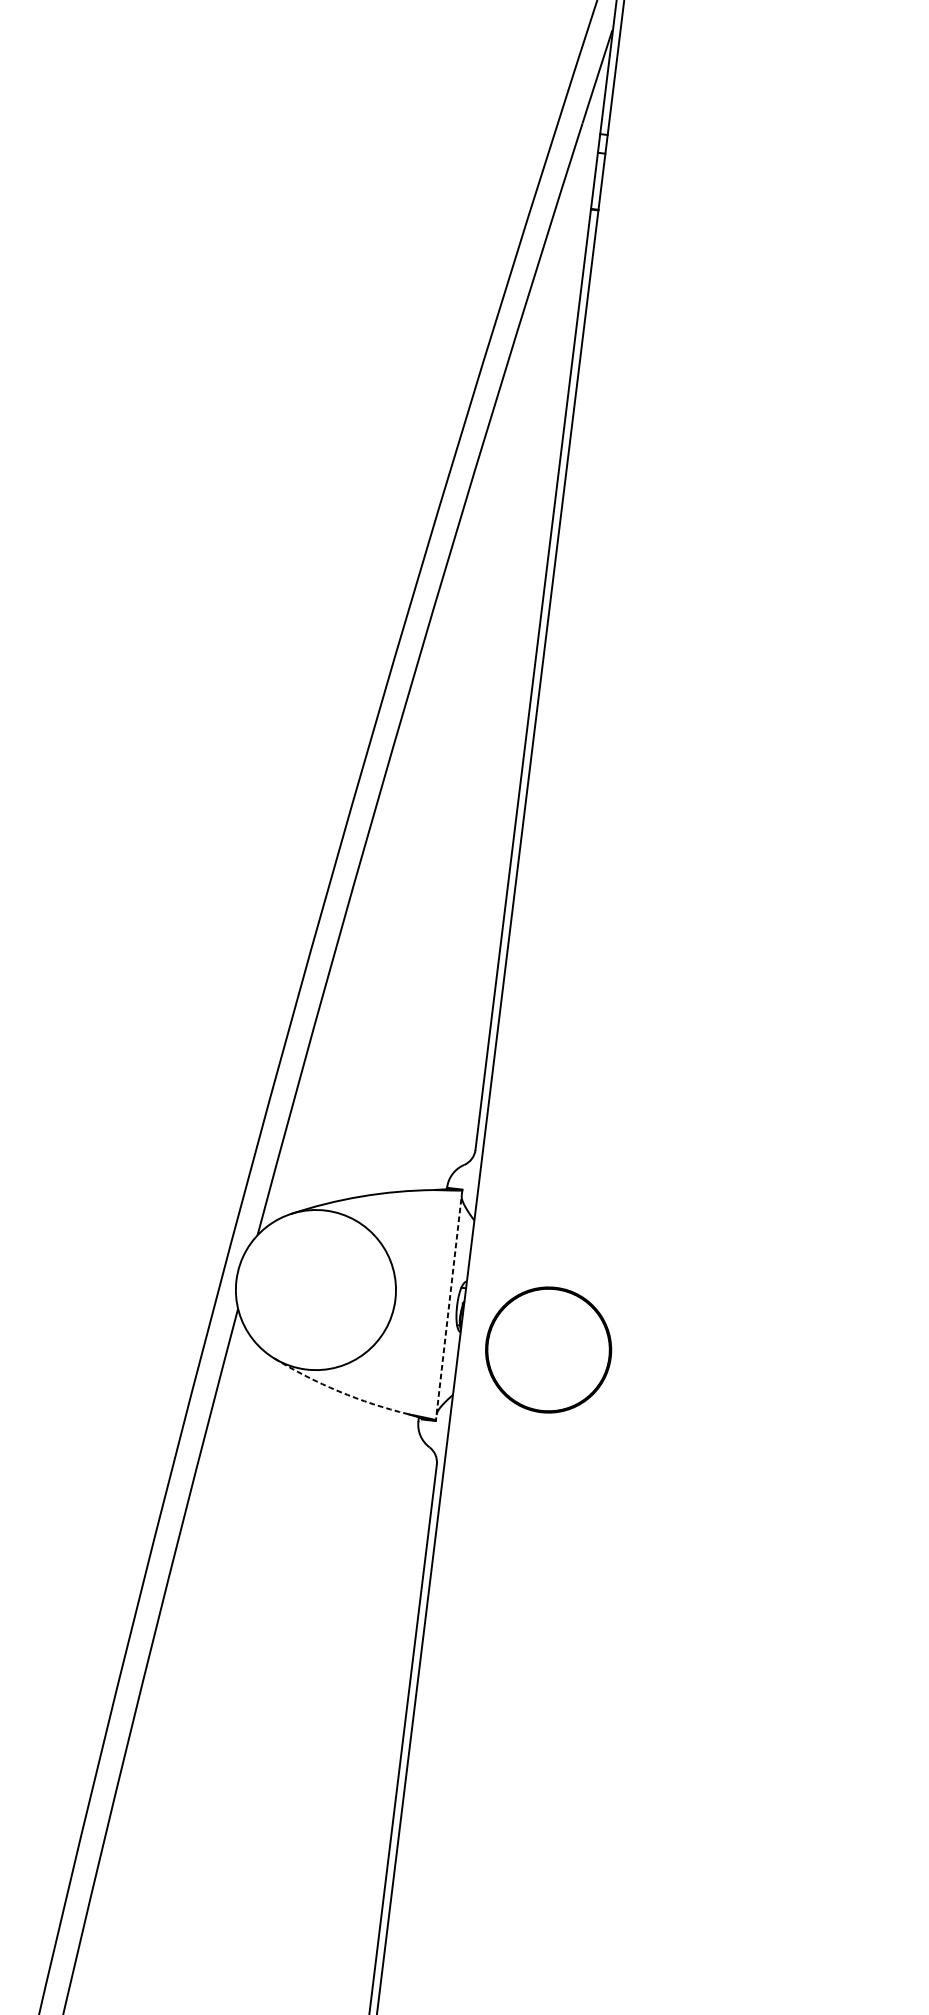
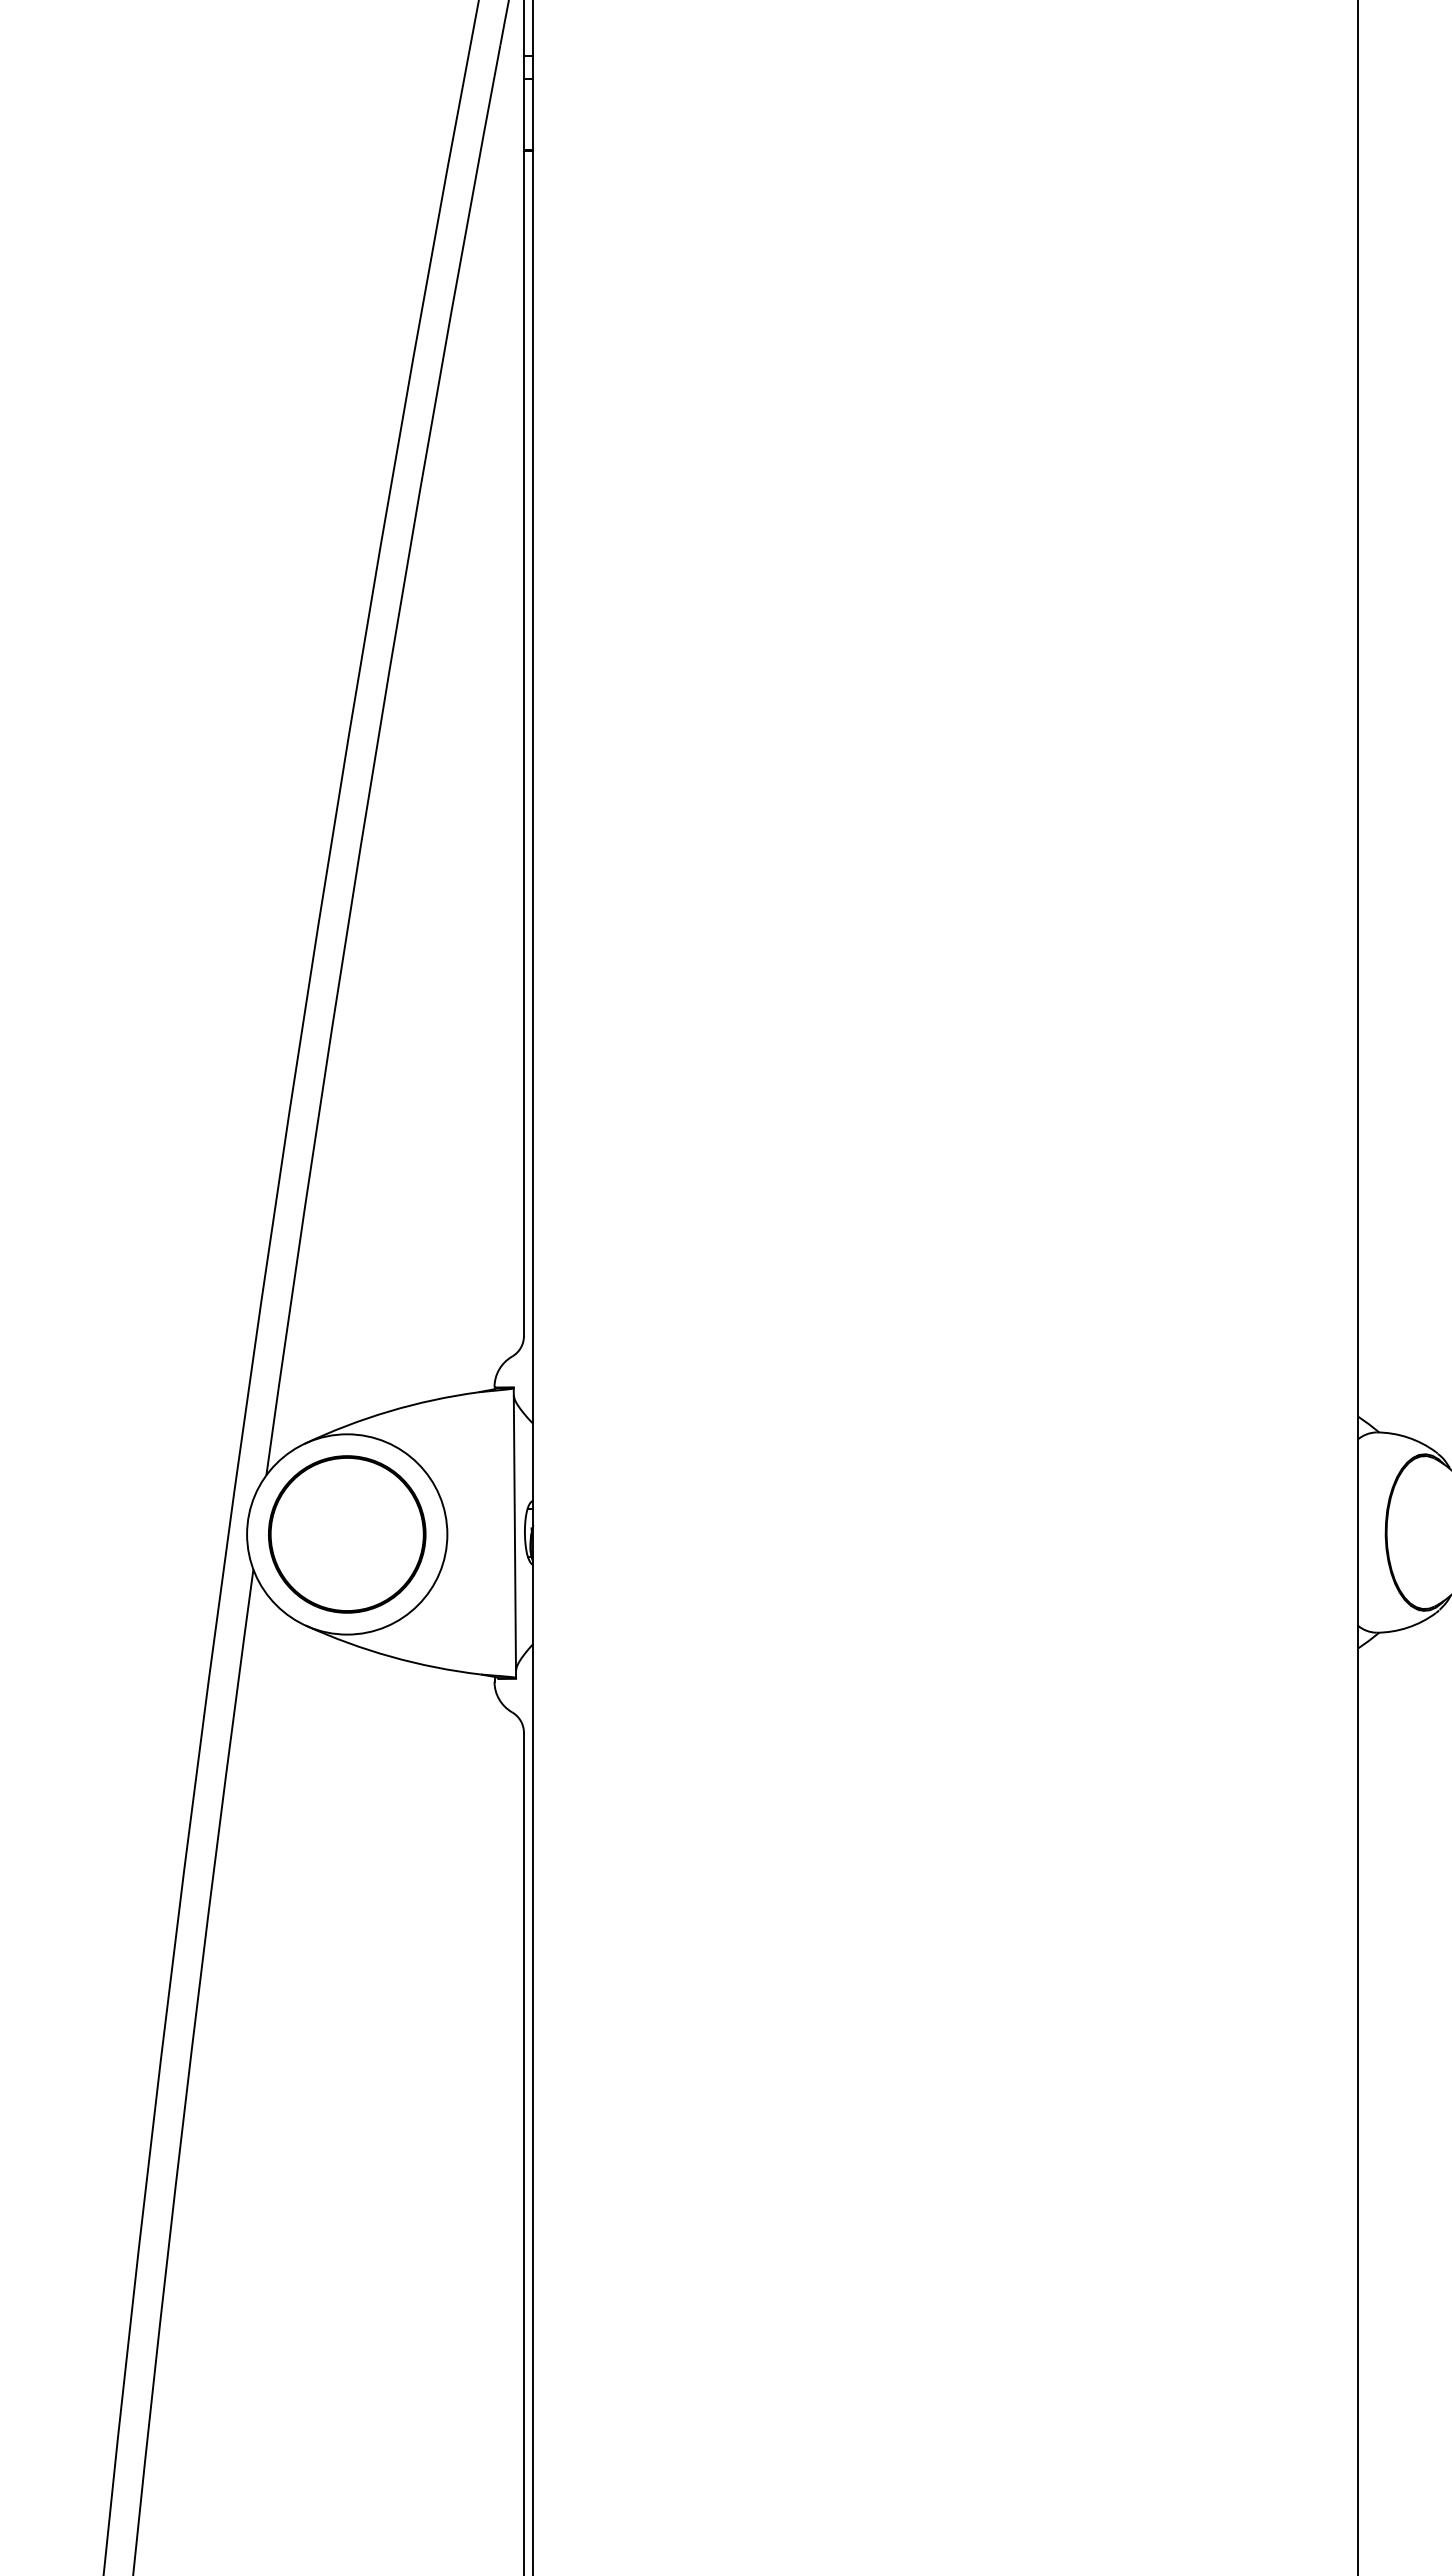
line: (448, 1305) -> (514, 1533), dashed -> solid
part: (548, 1350) -> (347, 1534), moved
arc: (339, 1391) -> (391, 1656), dashed -> solid

